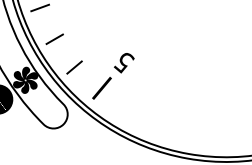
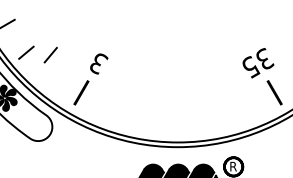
text: (120, 61) -> (95, 63), 5 -> 3
line: (74, 66) -> (50, 54), moved

